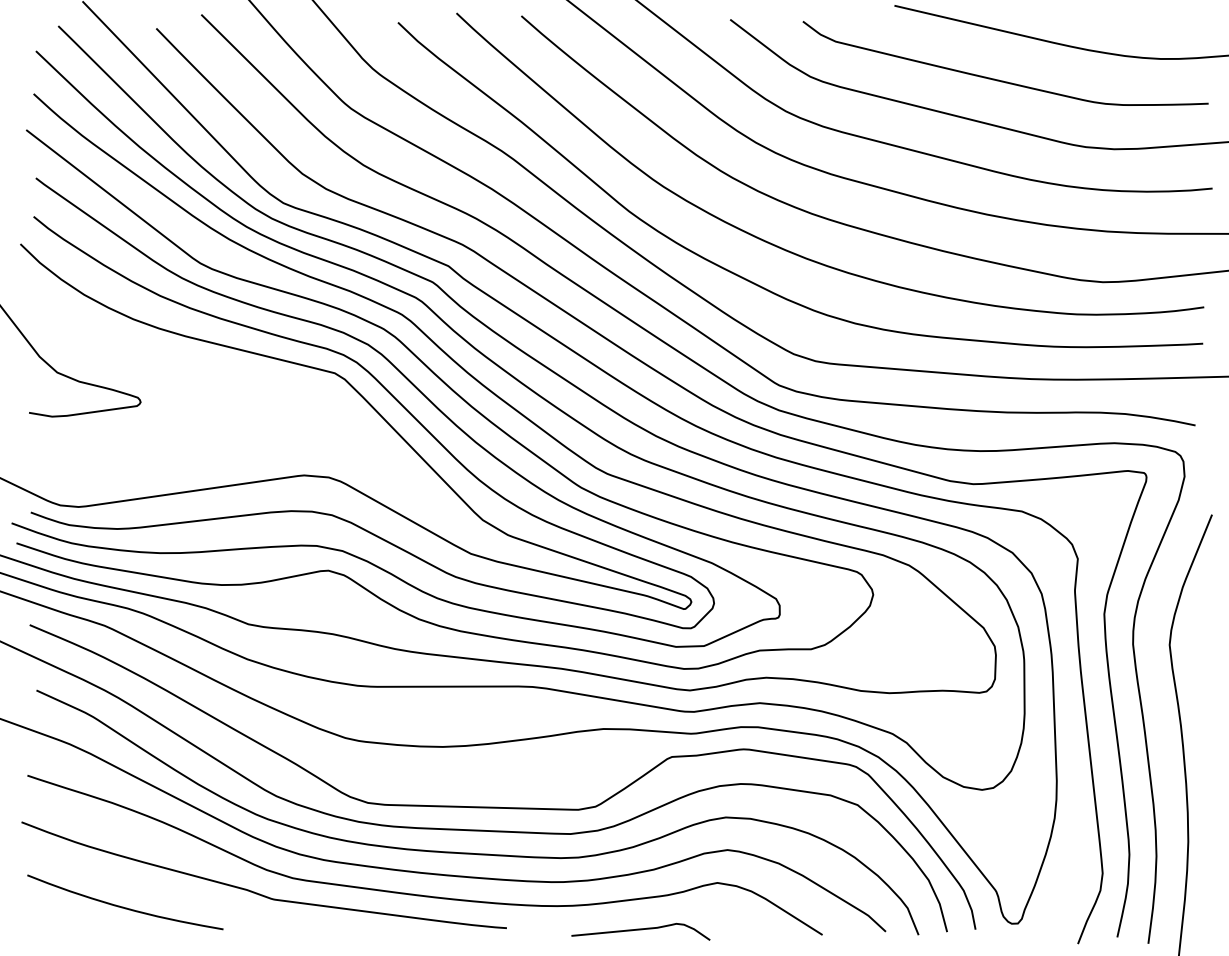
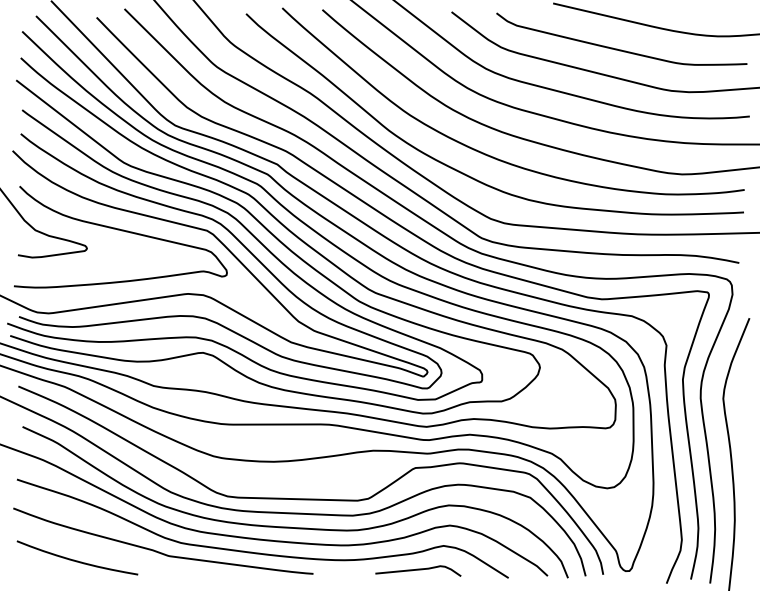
curve: (196, 374) -> (121, 231), added
curve: (641, 930) -> (418, 570), moved

